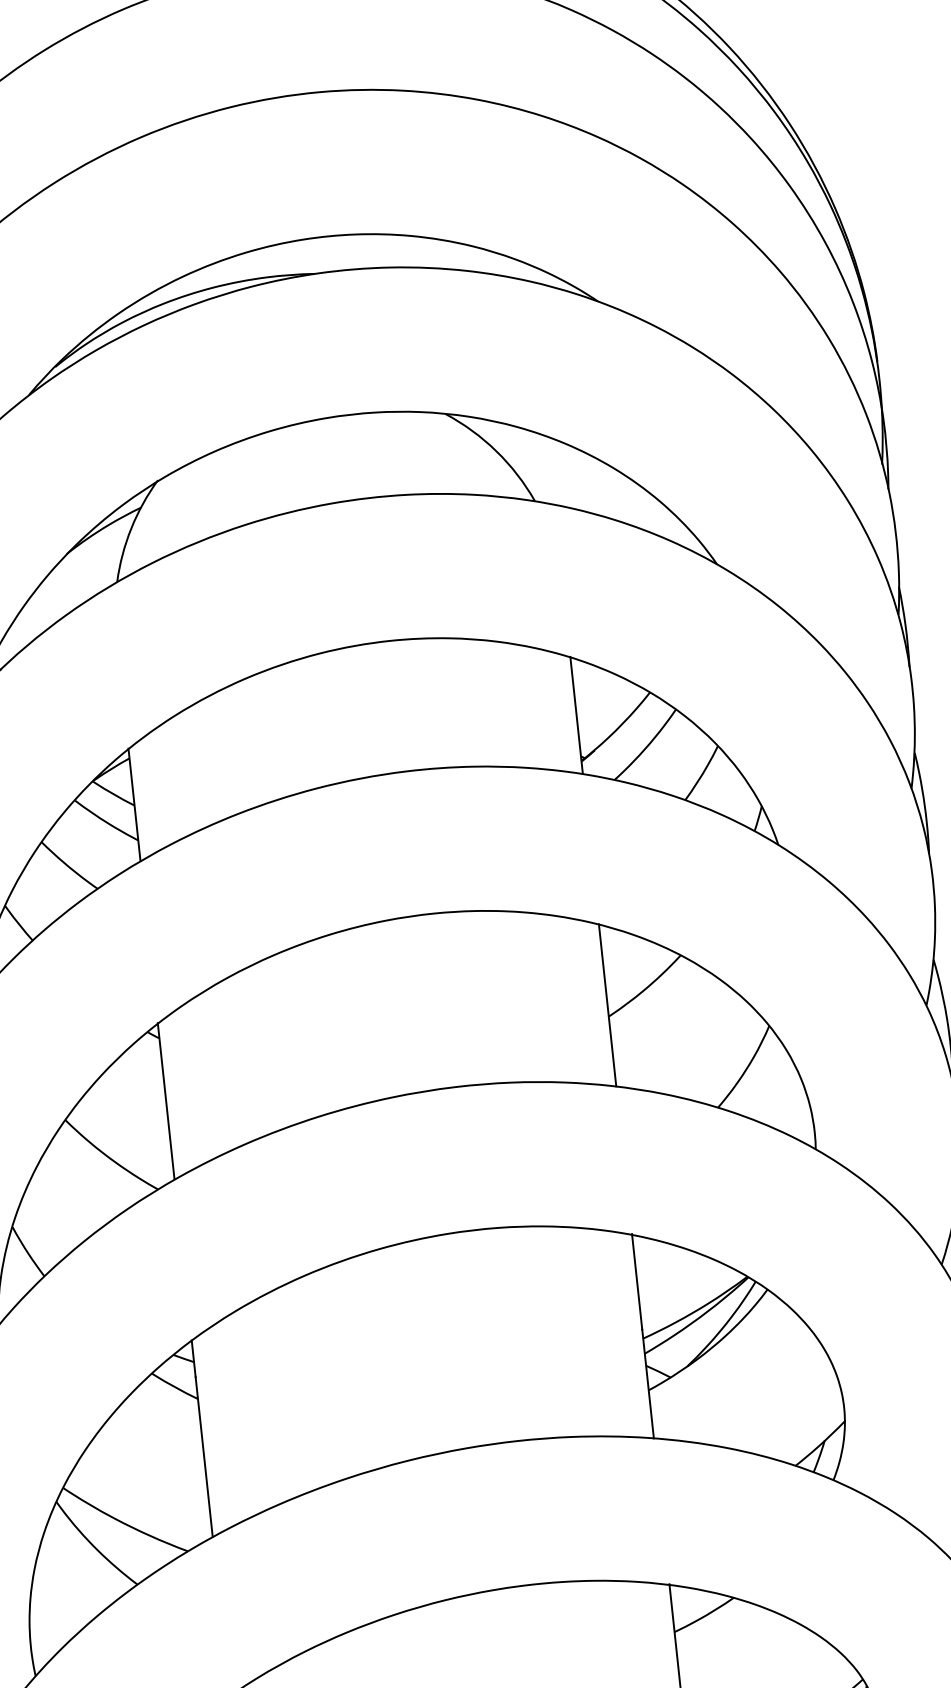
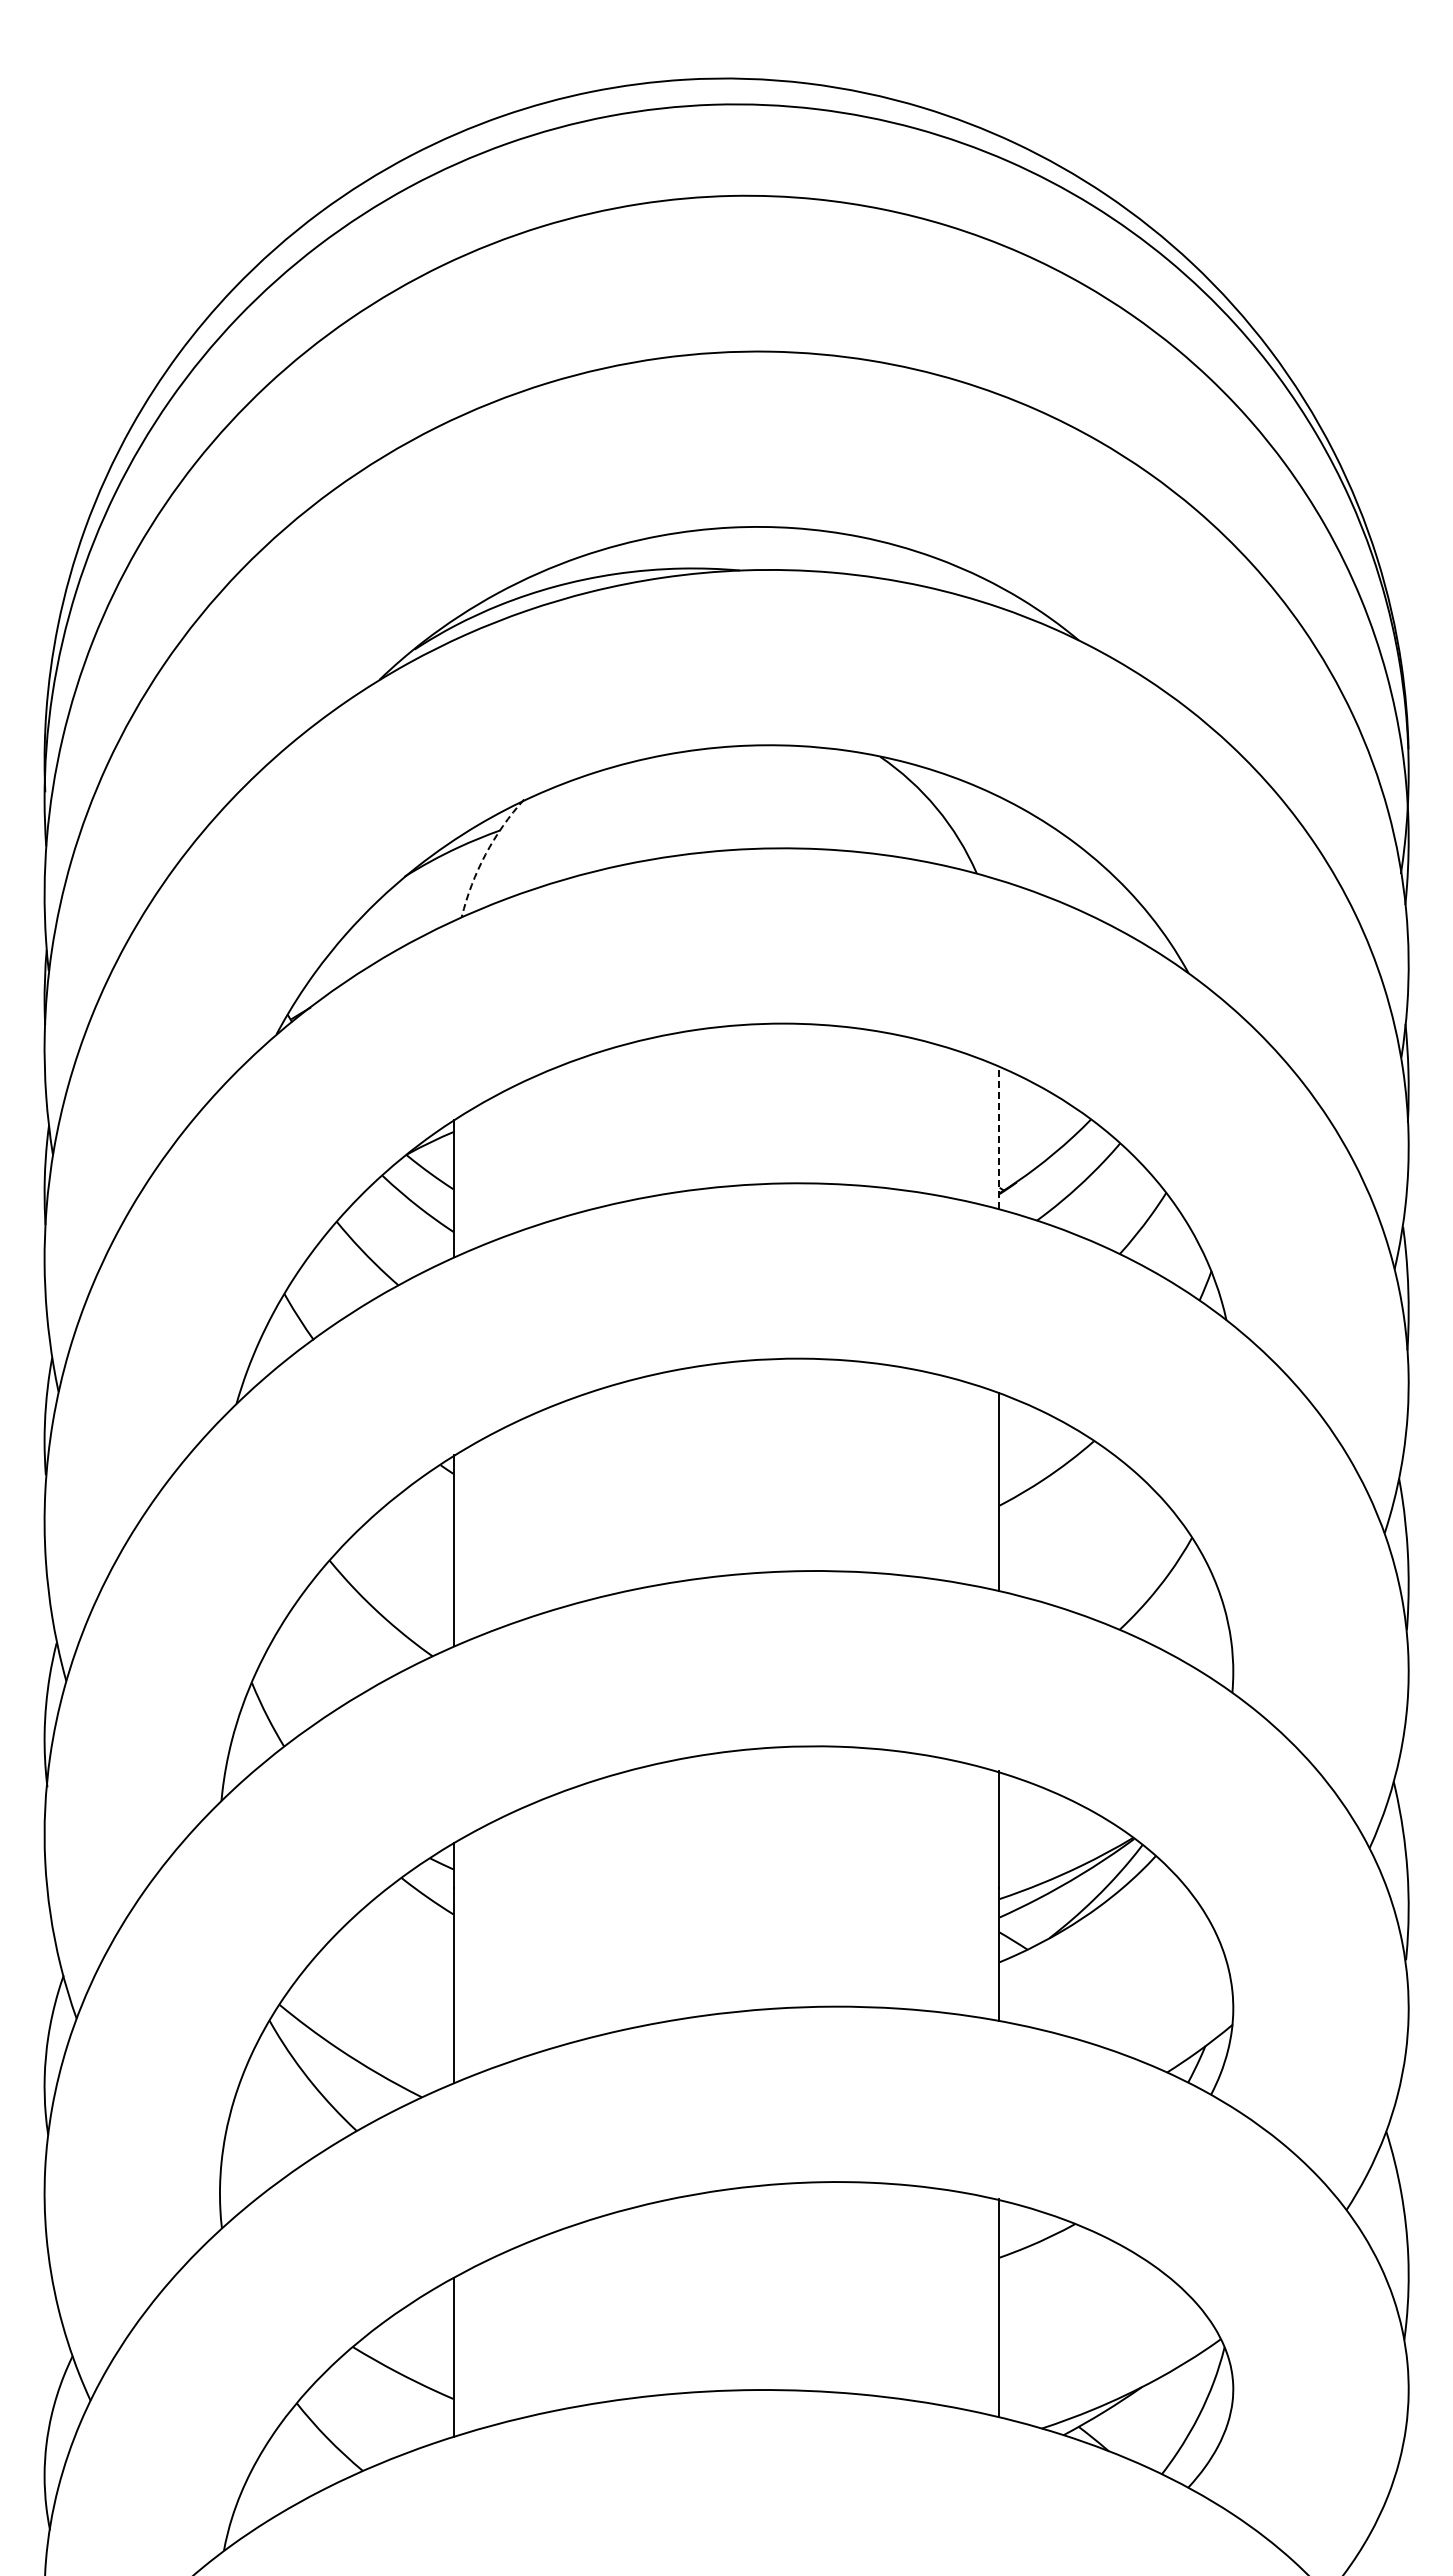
arc: (131, 528) -> (485, 854), solid -> dashed
line: (576, 714) -> (999, 1136), solid -> dashed

